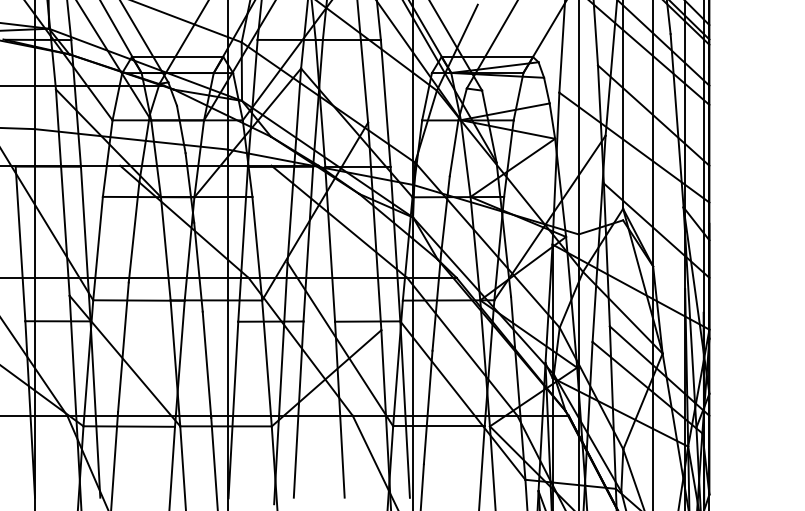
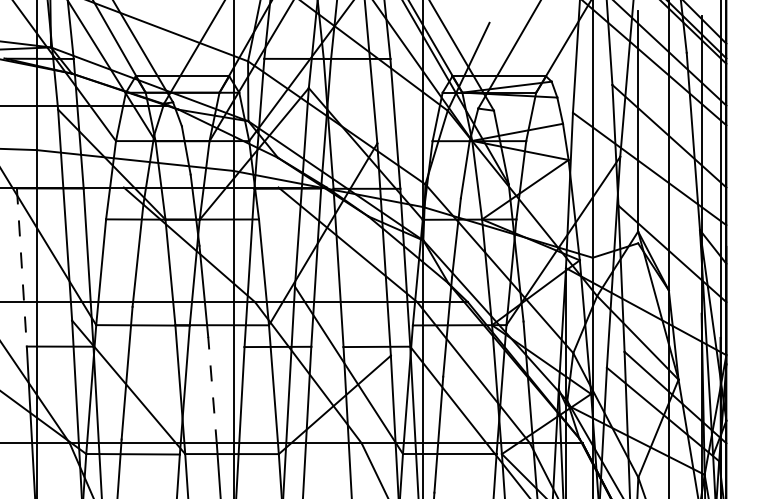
line: (20, 244) -> (21, 268), solid -> dashed
line: (206, 364) -> (212, 390), solid -> dashed

